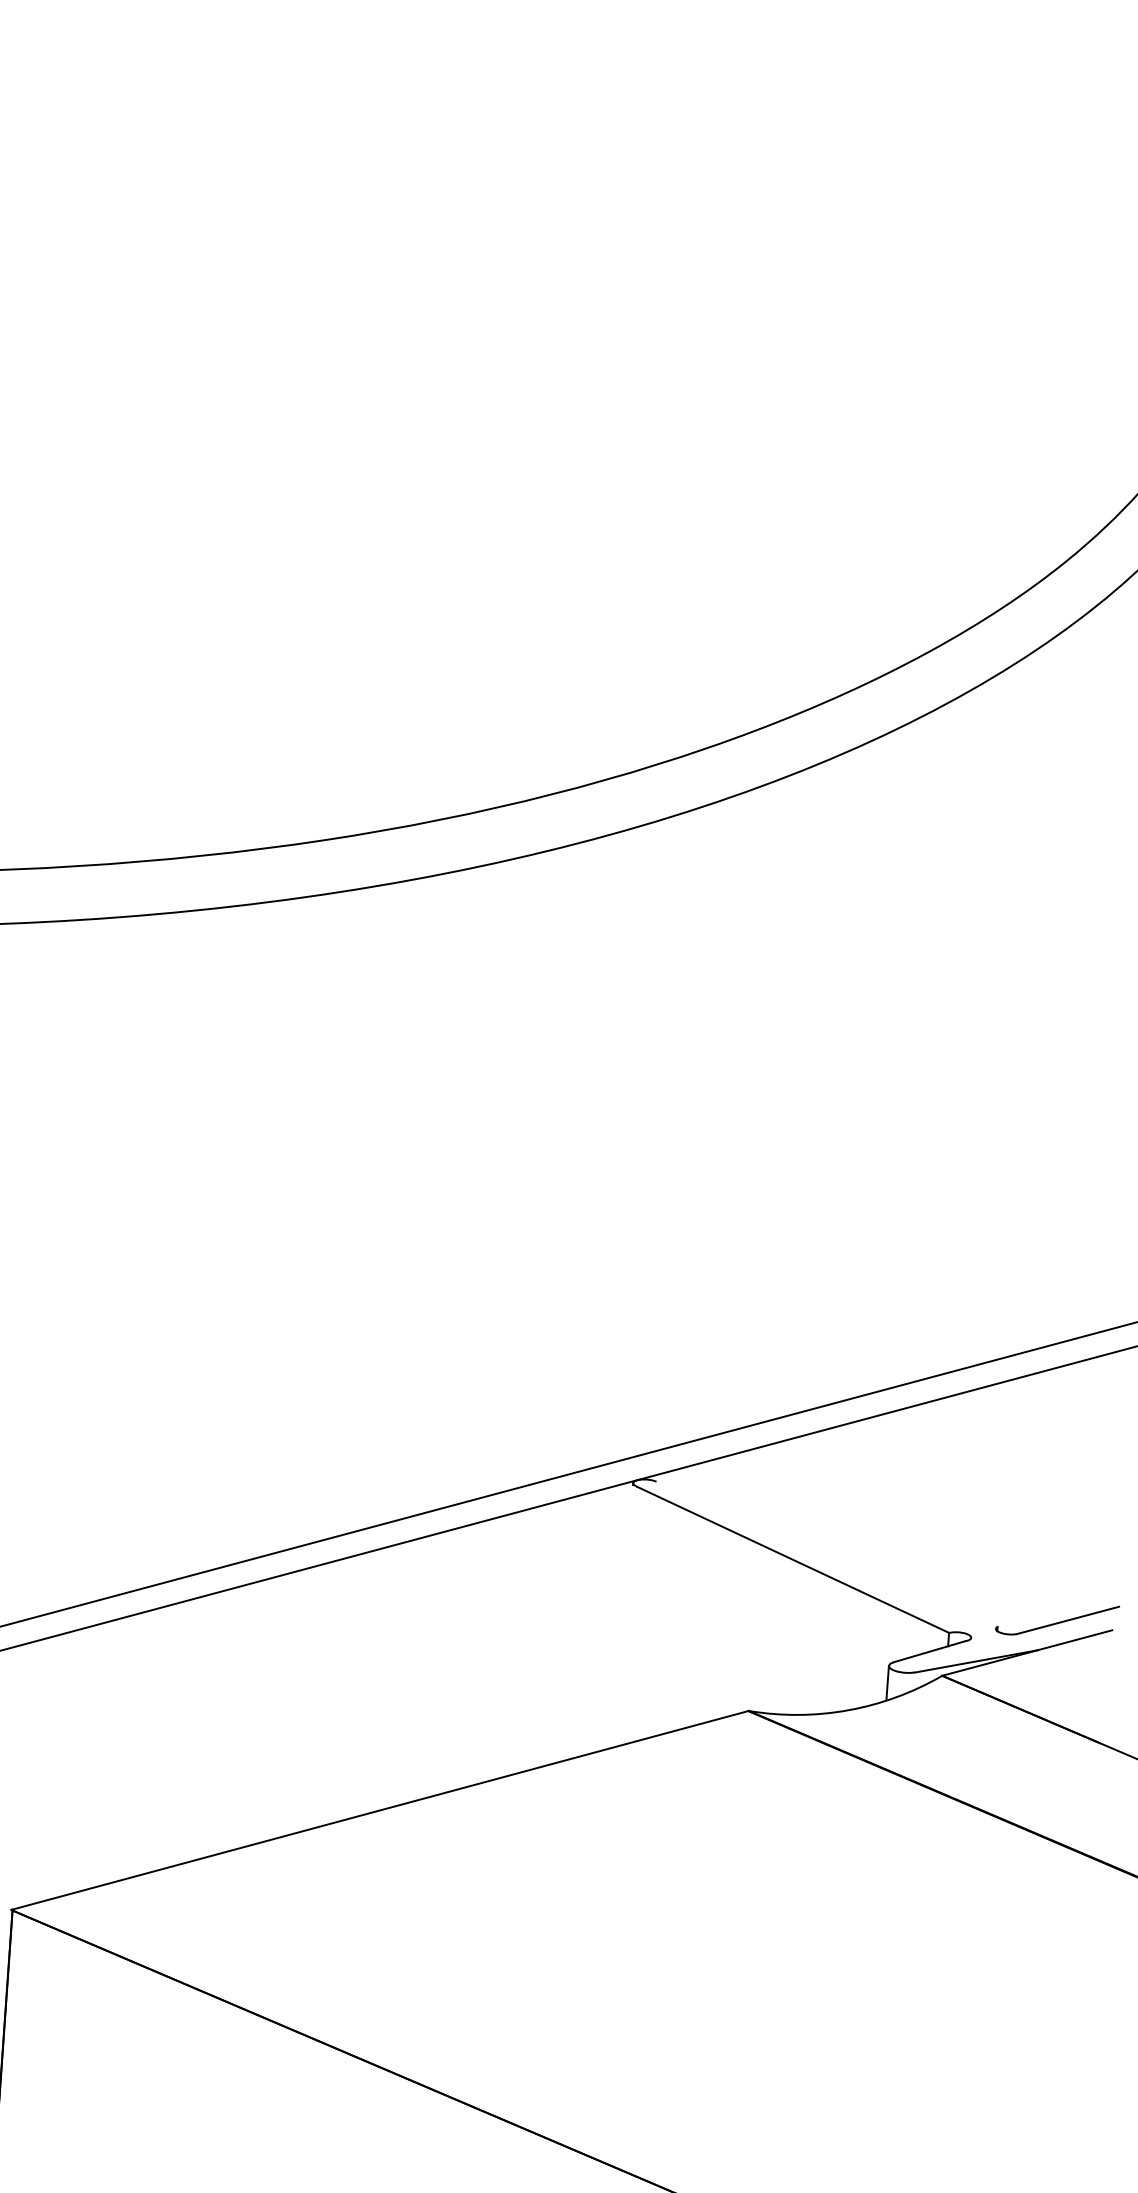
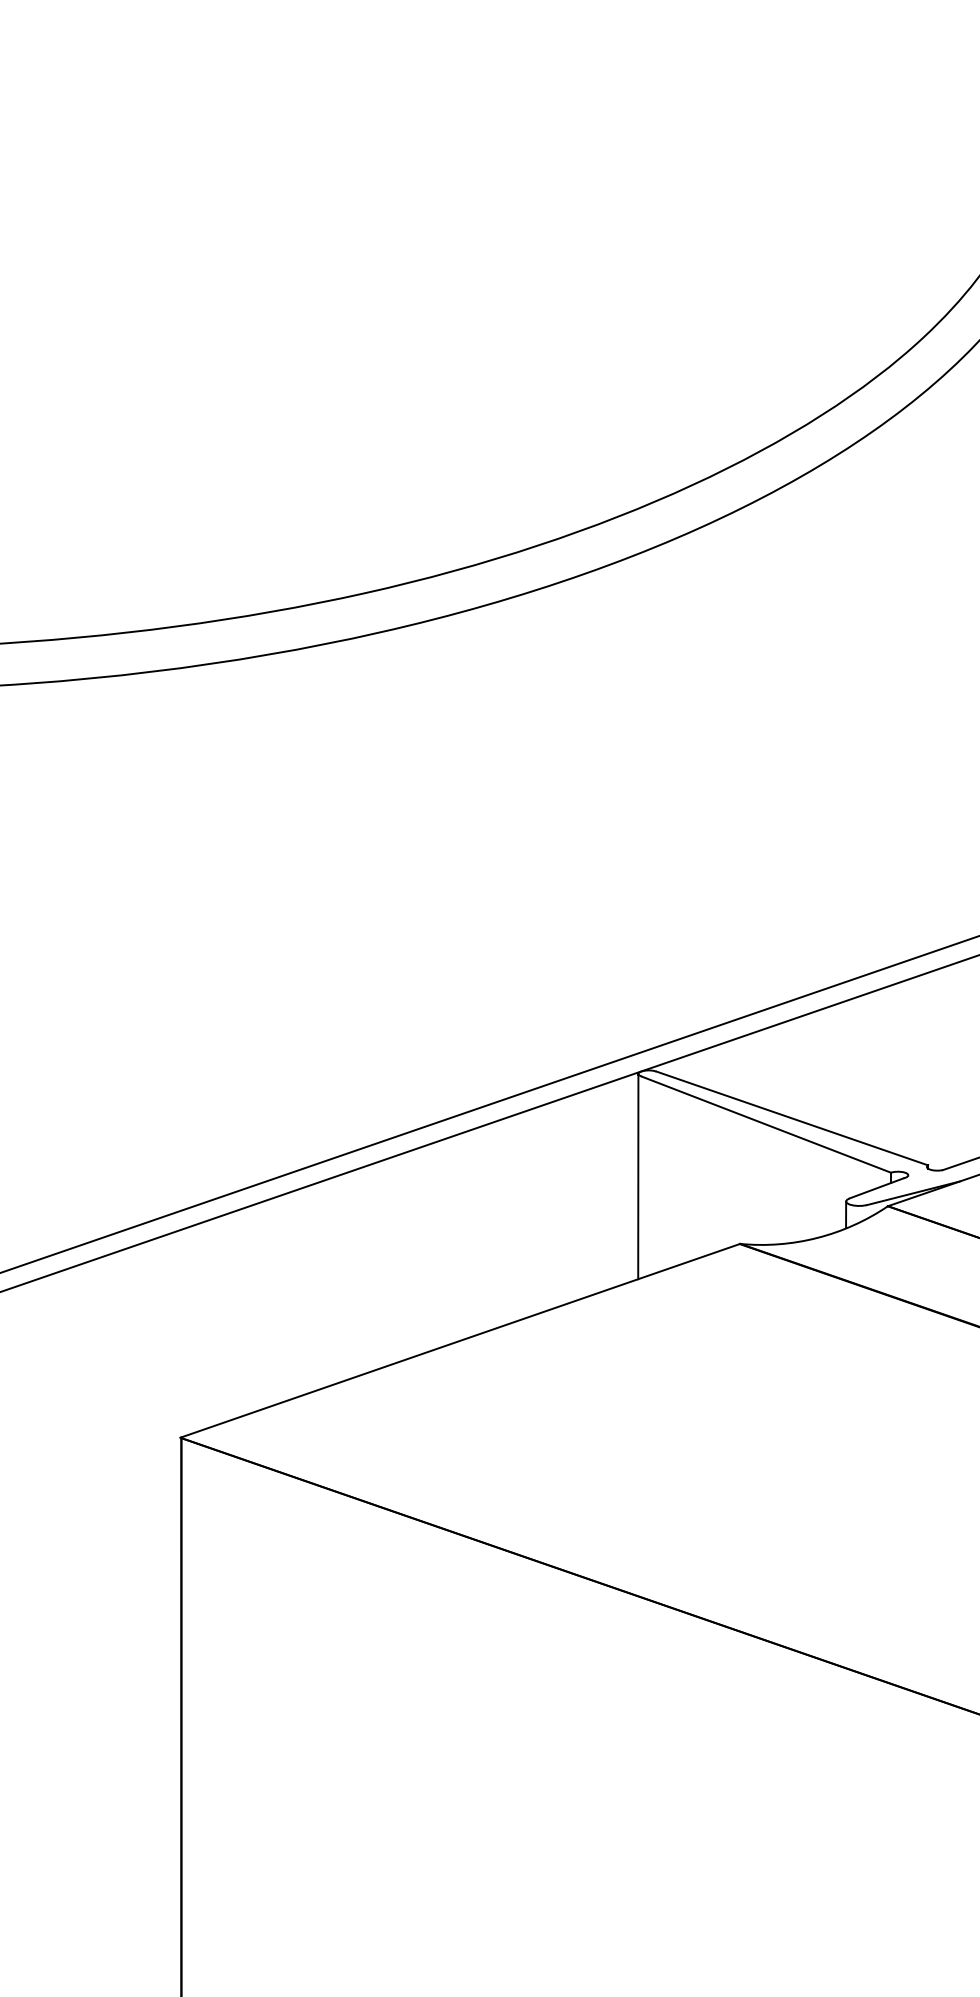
line: (827, 1554) -> (792, 1118), added
line: (623, 1616) -> (638, 1177), added

